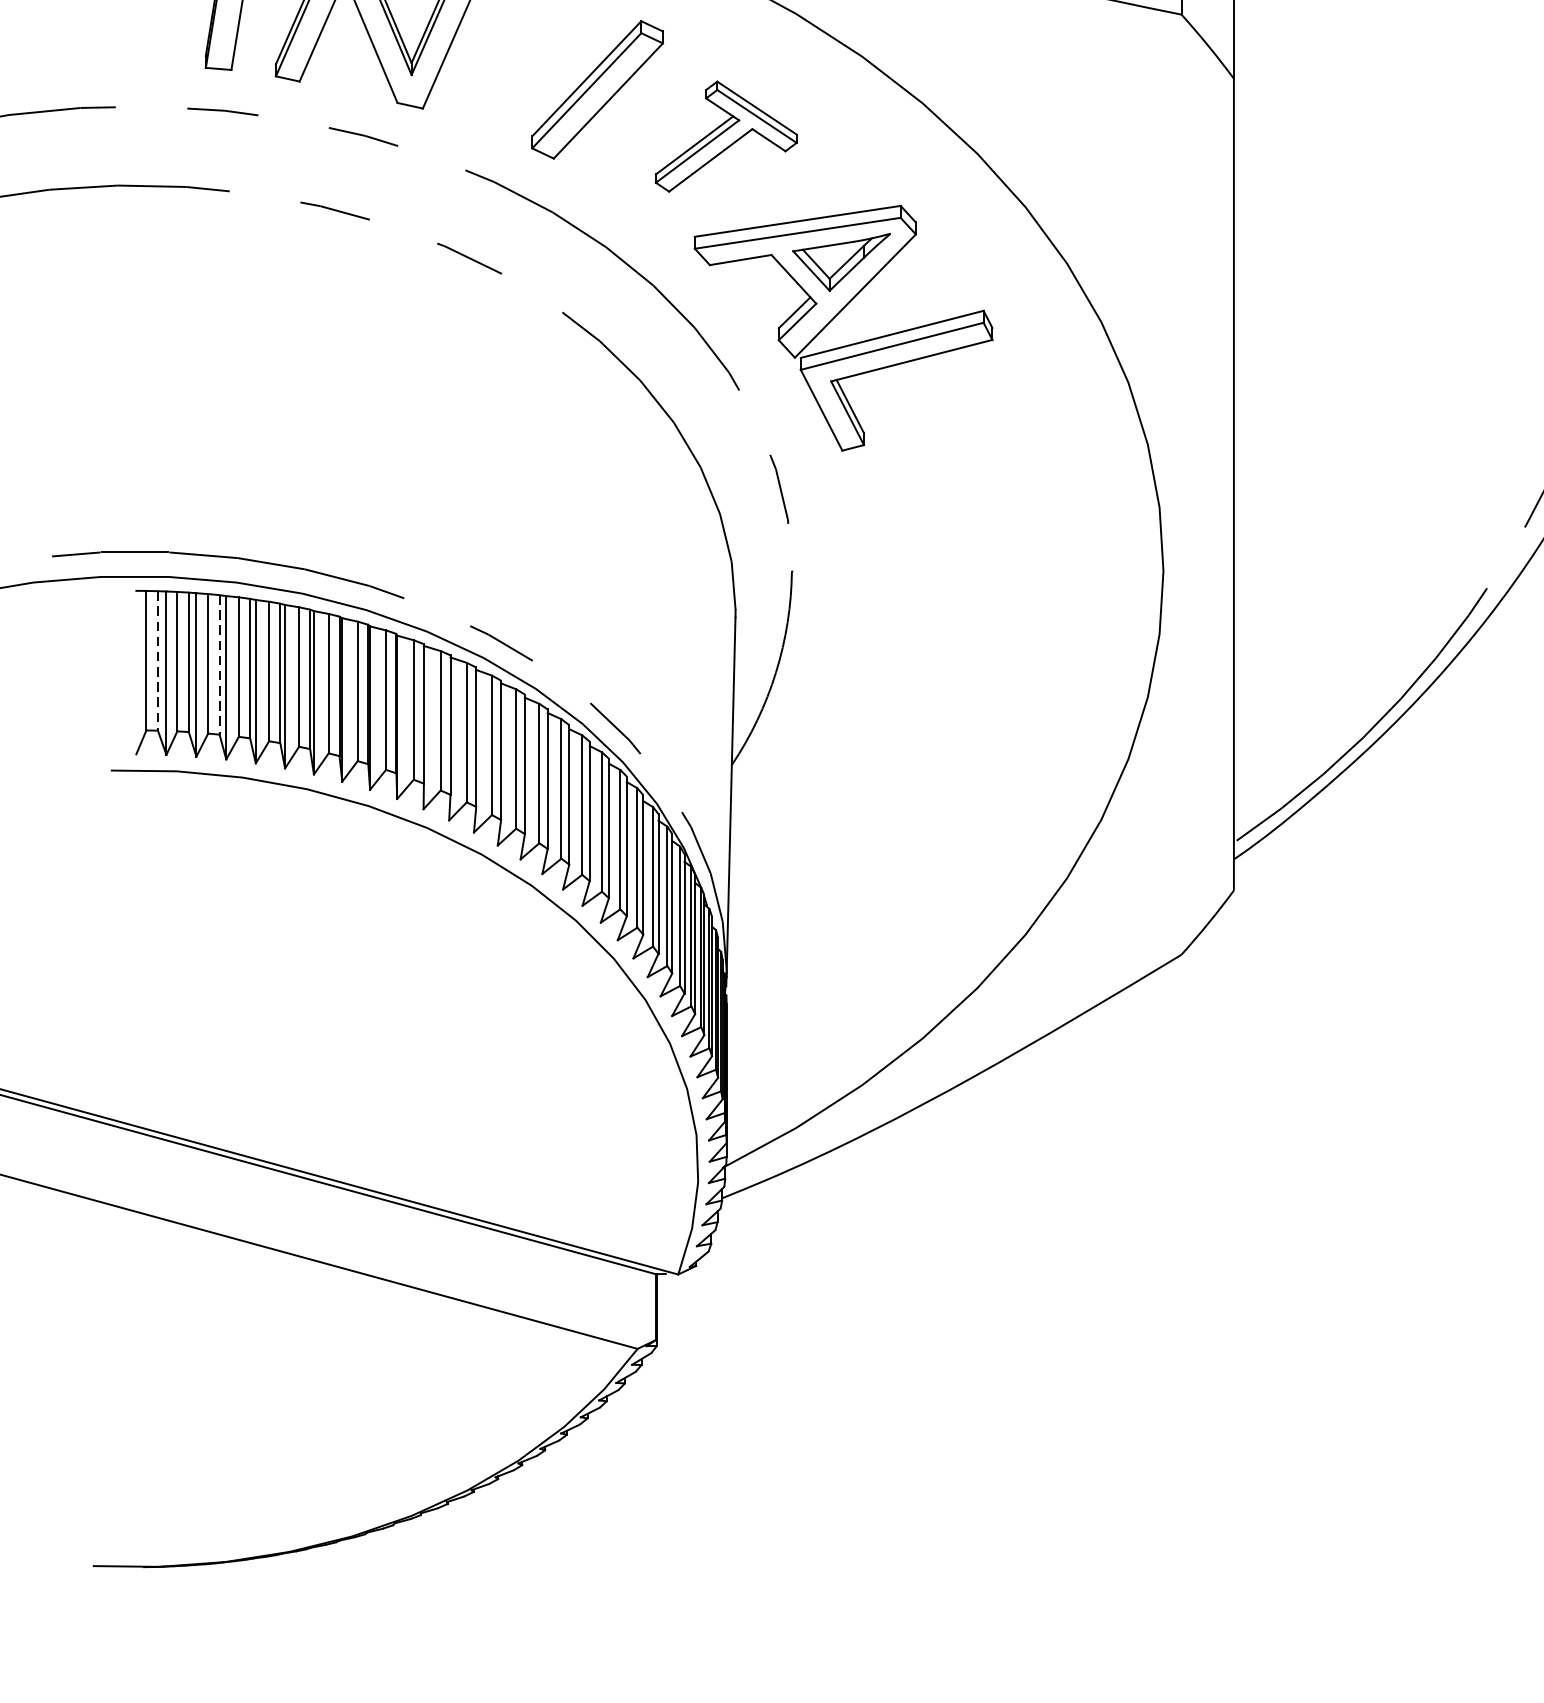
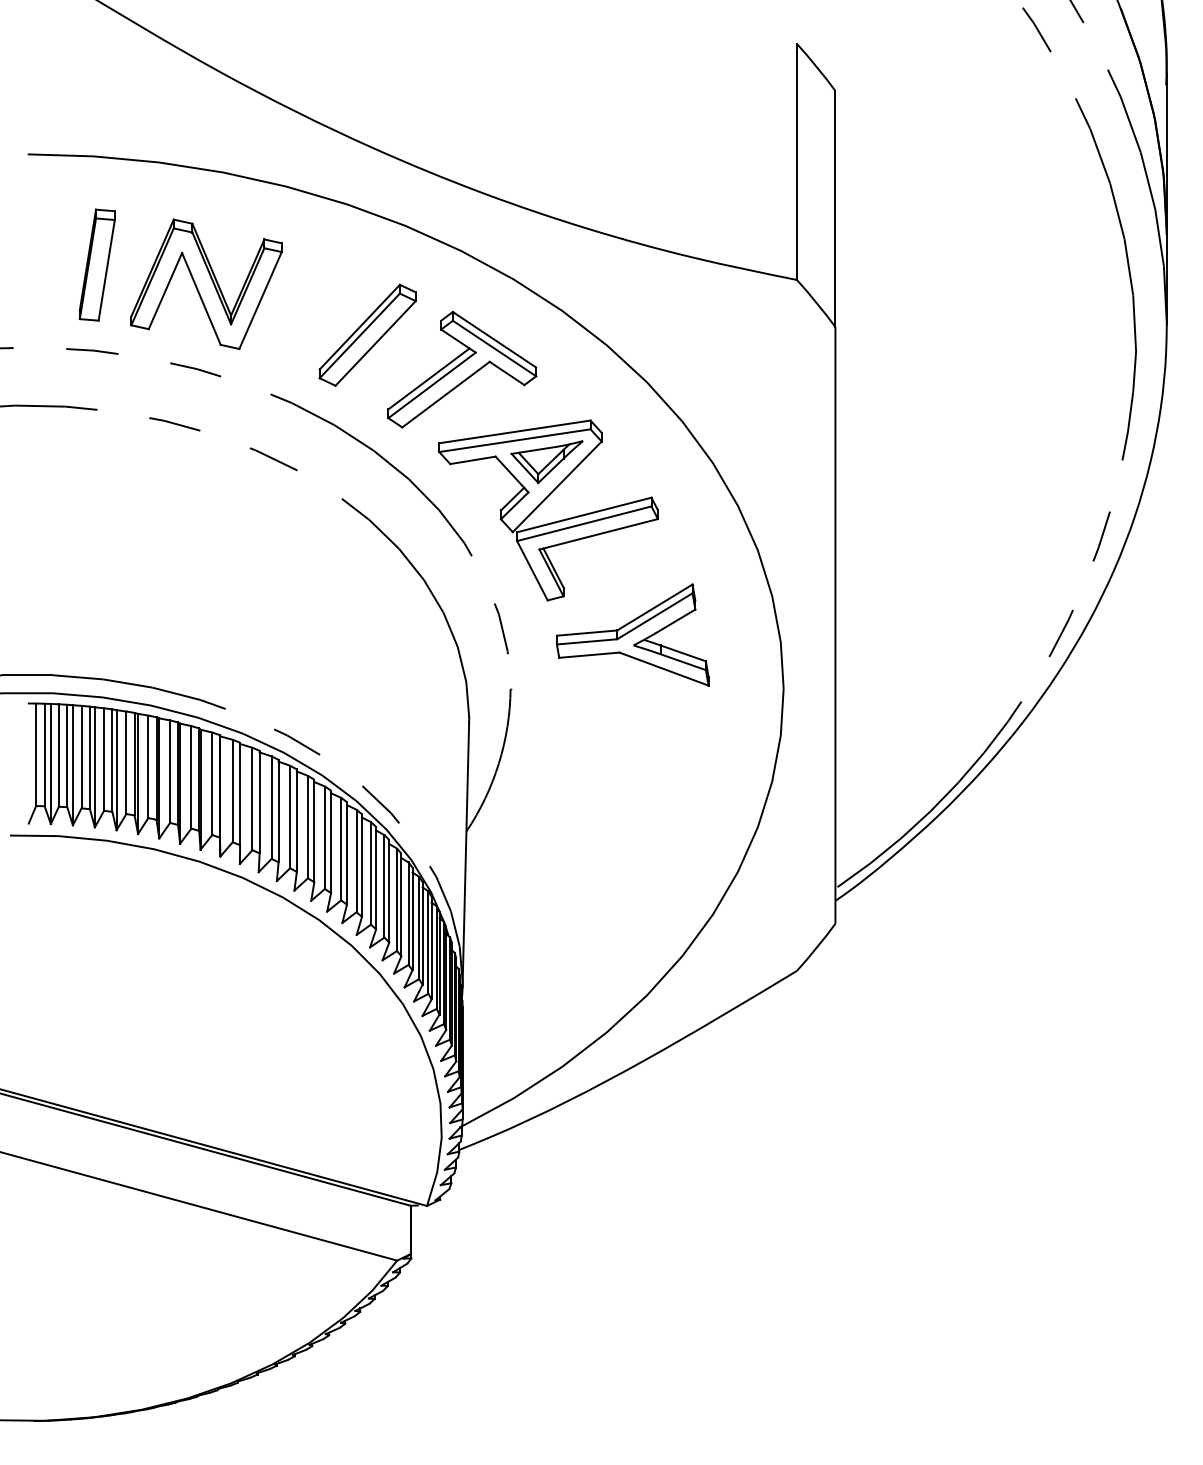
part: (726, 136) -> (462, 369), size x1.43
part: (957, 496) -> (632, 634), added
line: (157, 661) -> (44, 755), dashed -> solid
line: (218, 665) -> (89, 758), dashed -> solid

